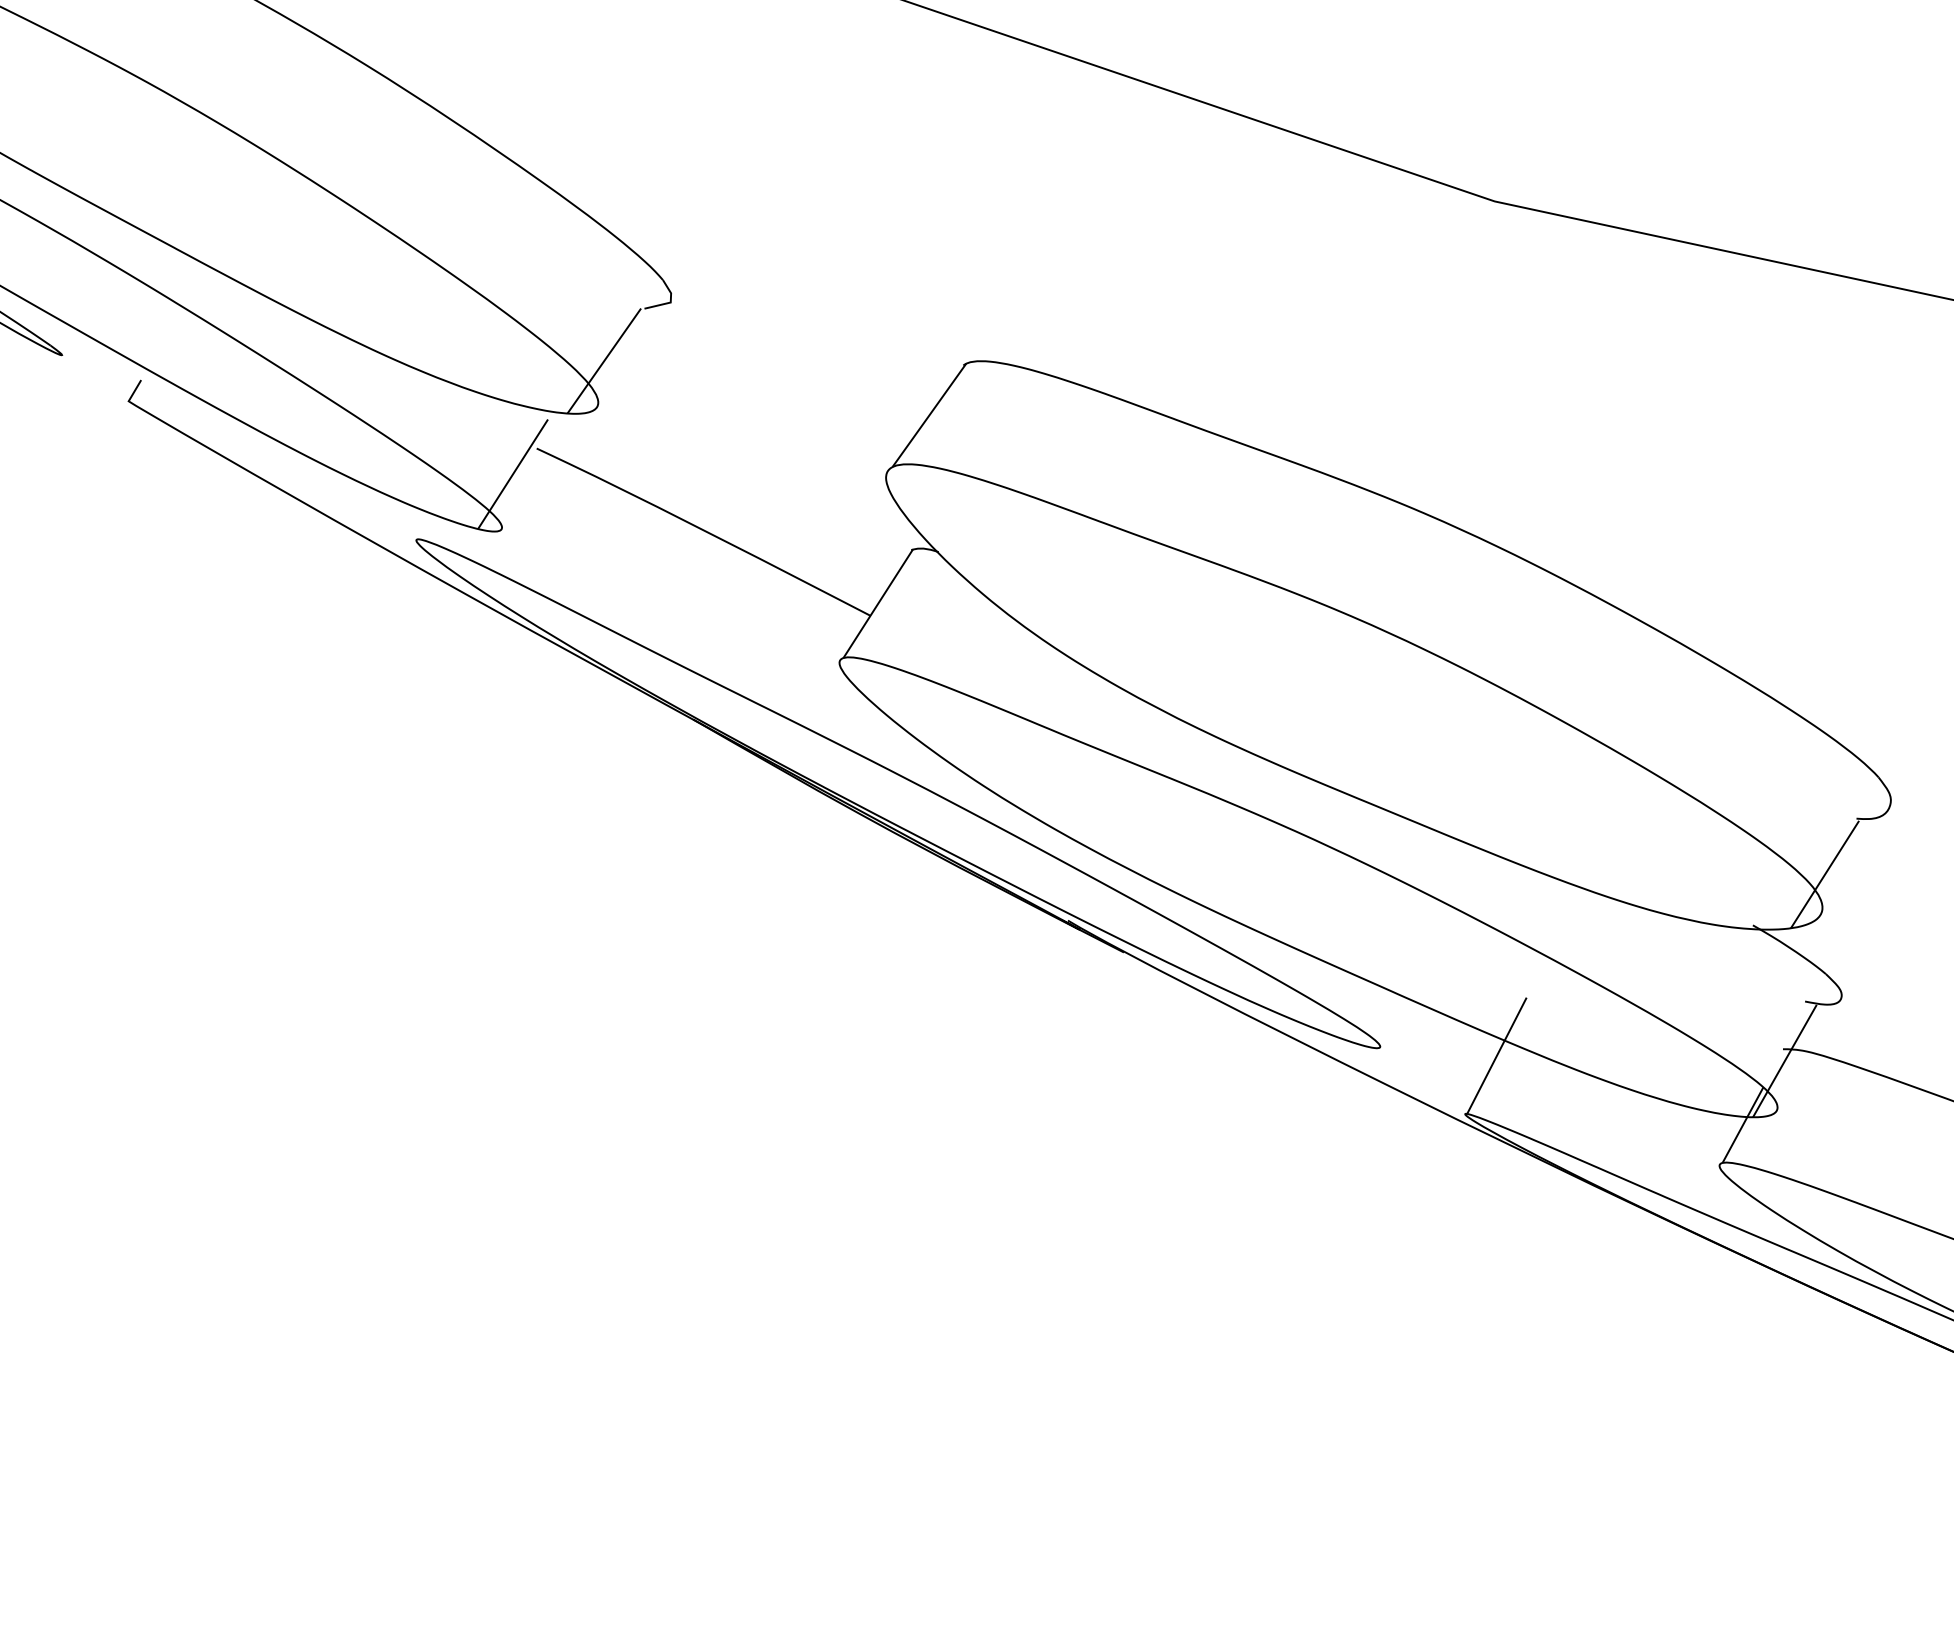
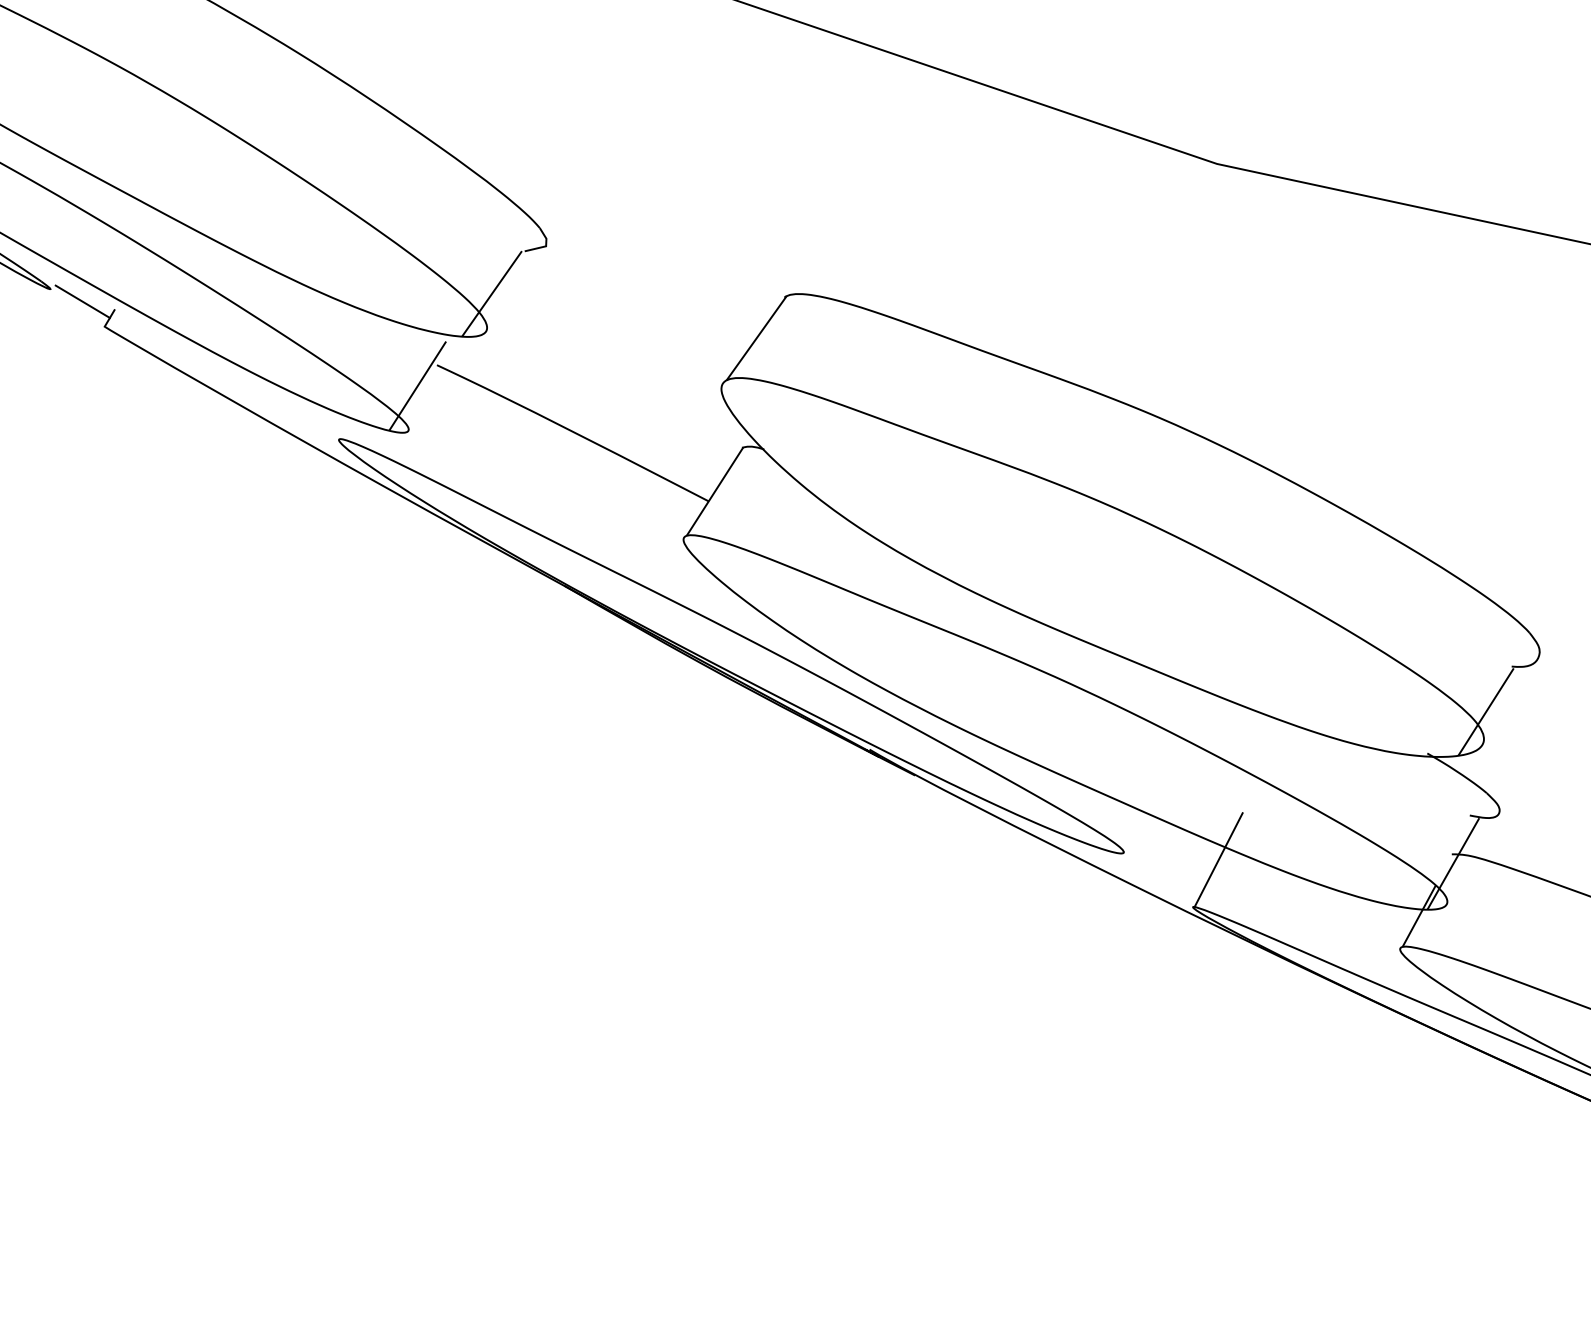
line: (101, 370) -> (82, 301), added

